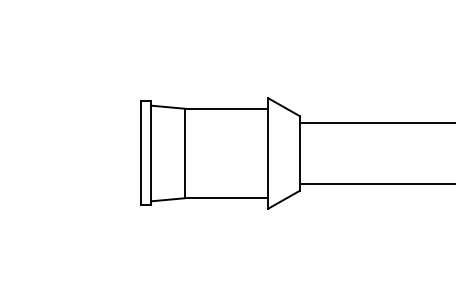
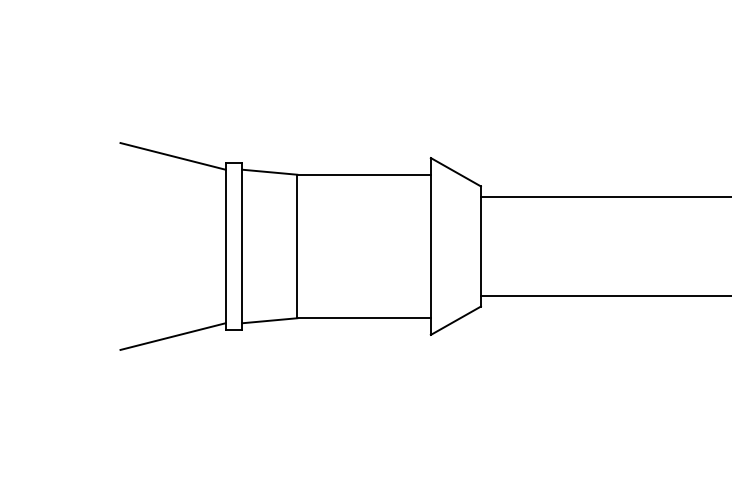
line: (107, 97) -> (172, 156), added
line: (107, 209) -> (172, 336), added

